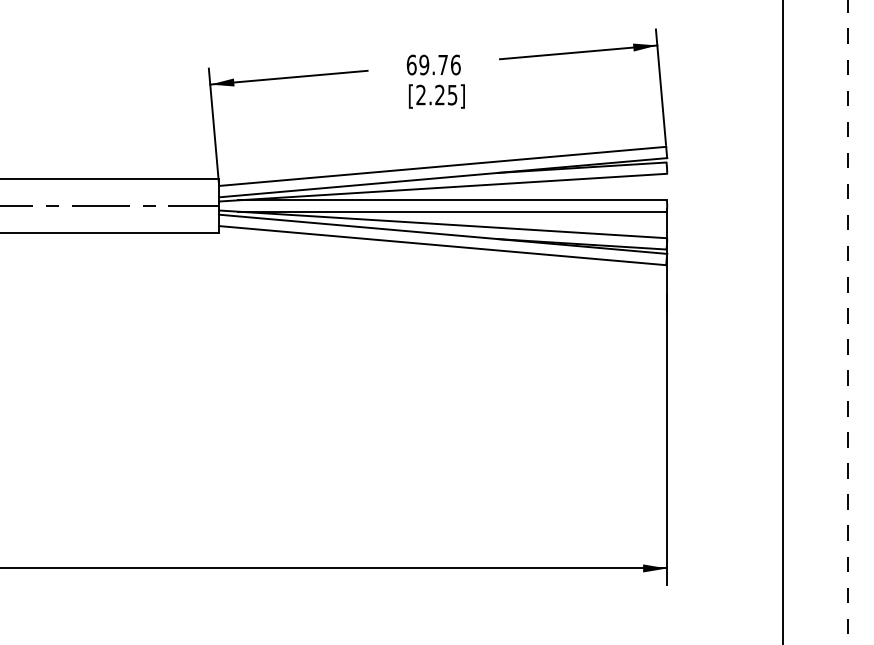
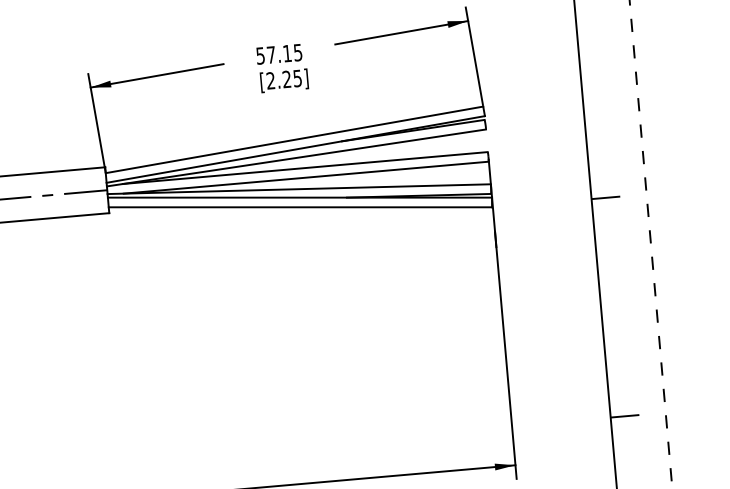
text: (433, 64) -> (279, 53), 69.76 -> 57.15
line: (799, 265) -> (605, 197), added
line: (799, 522) -> (624, 416), added

